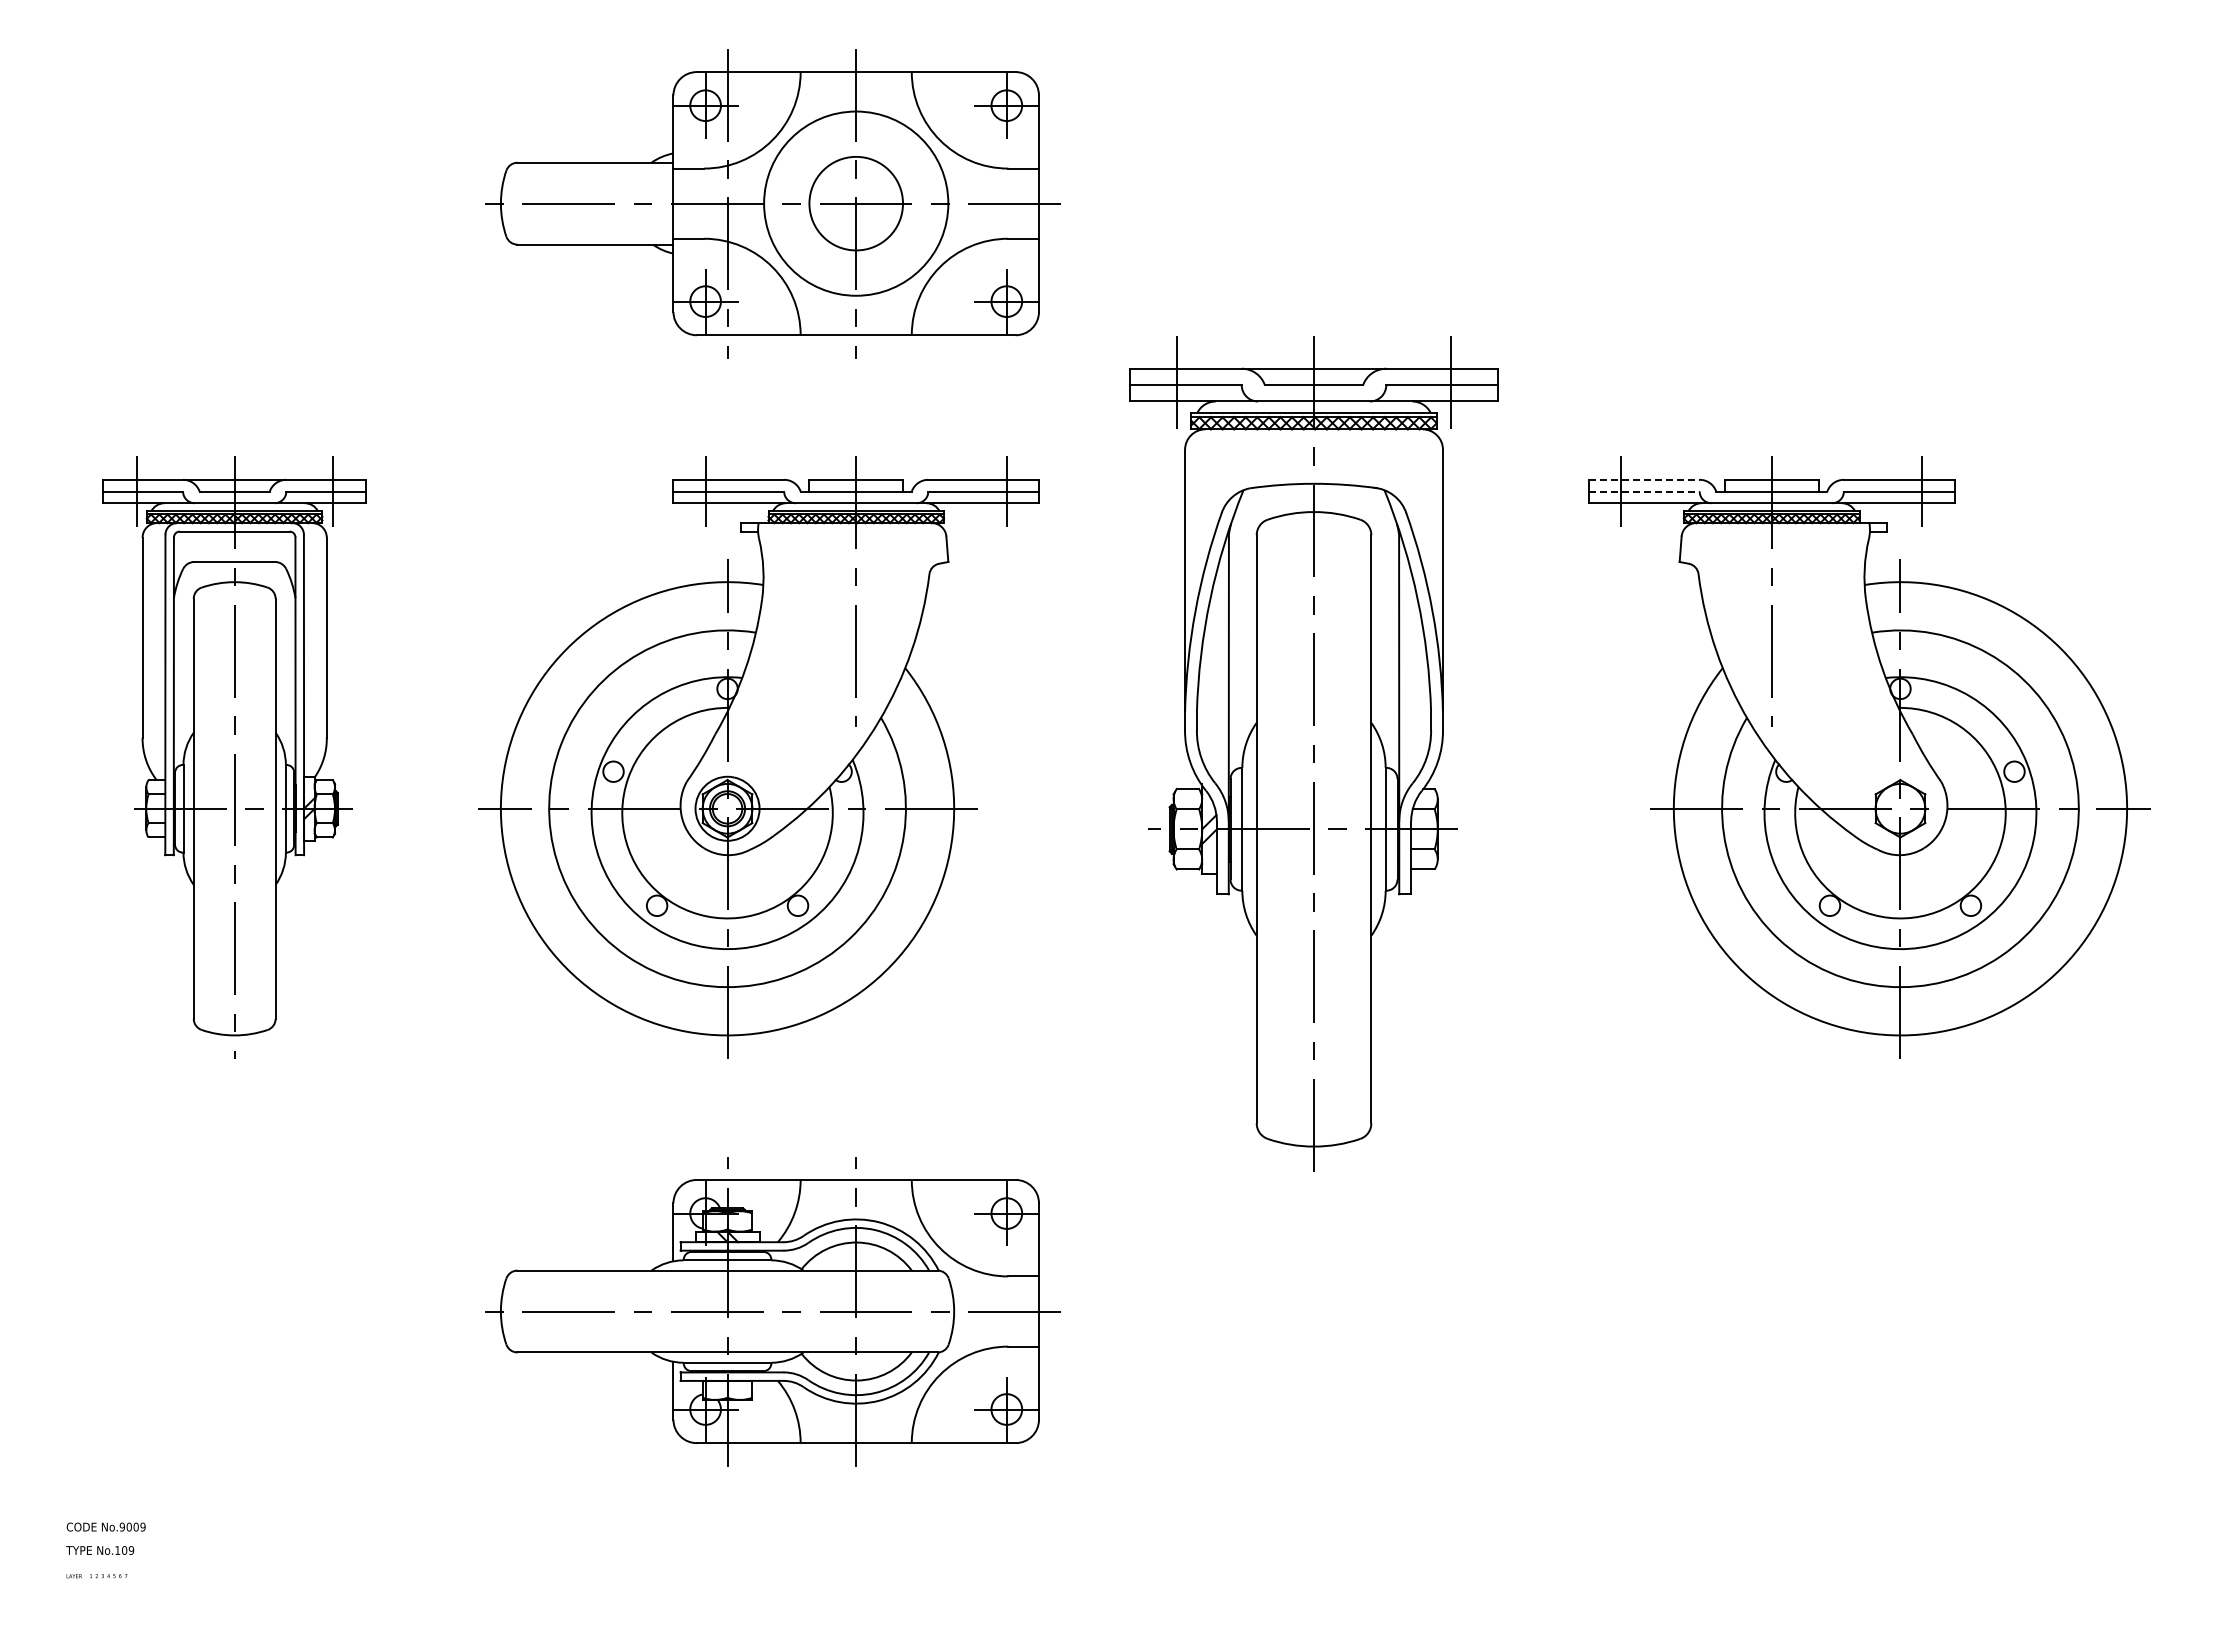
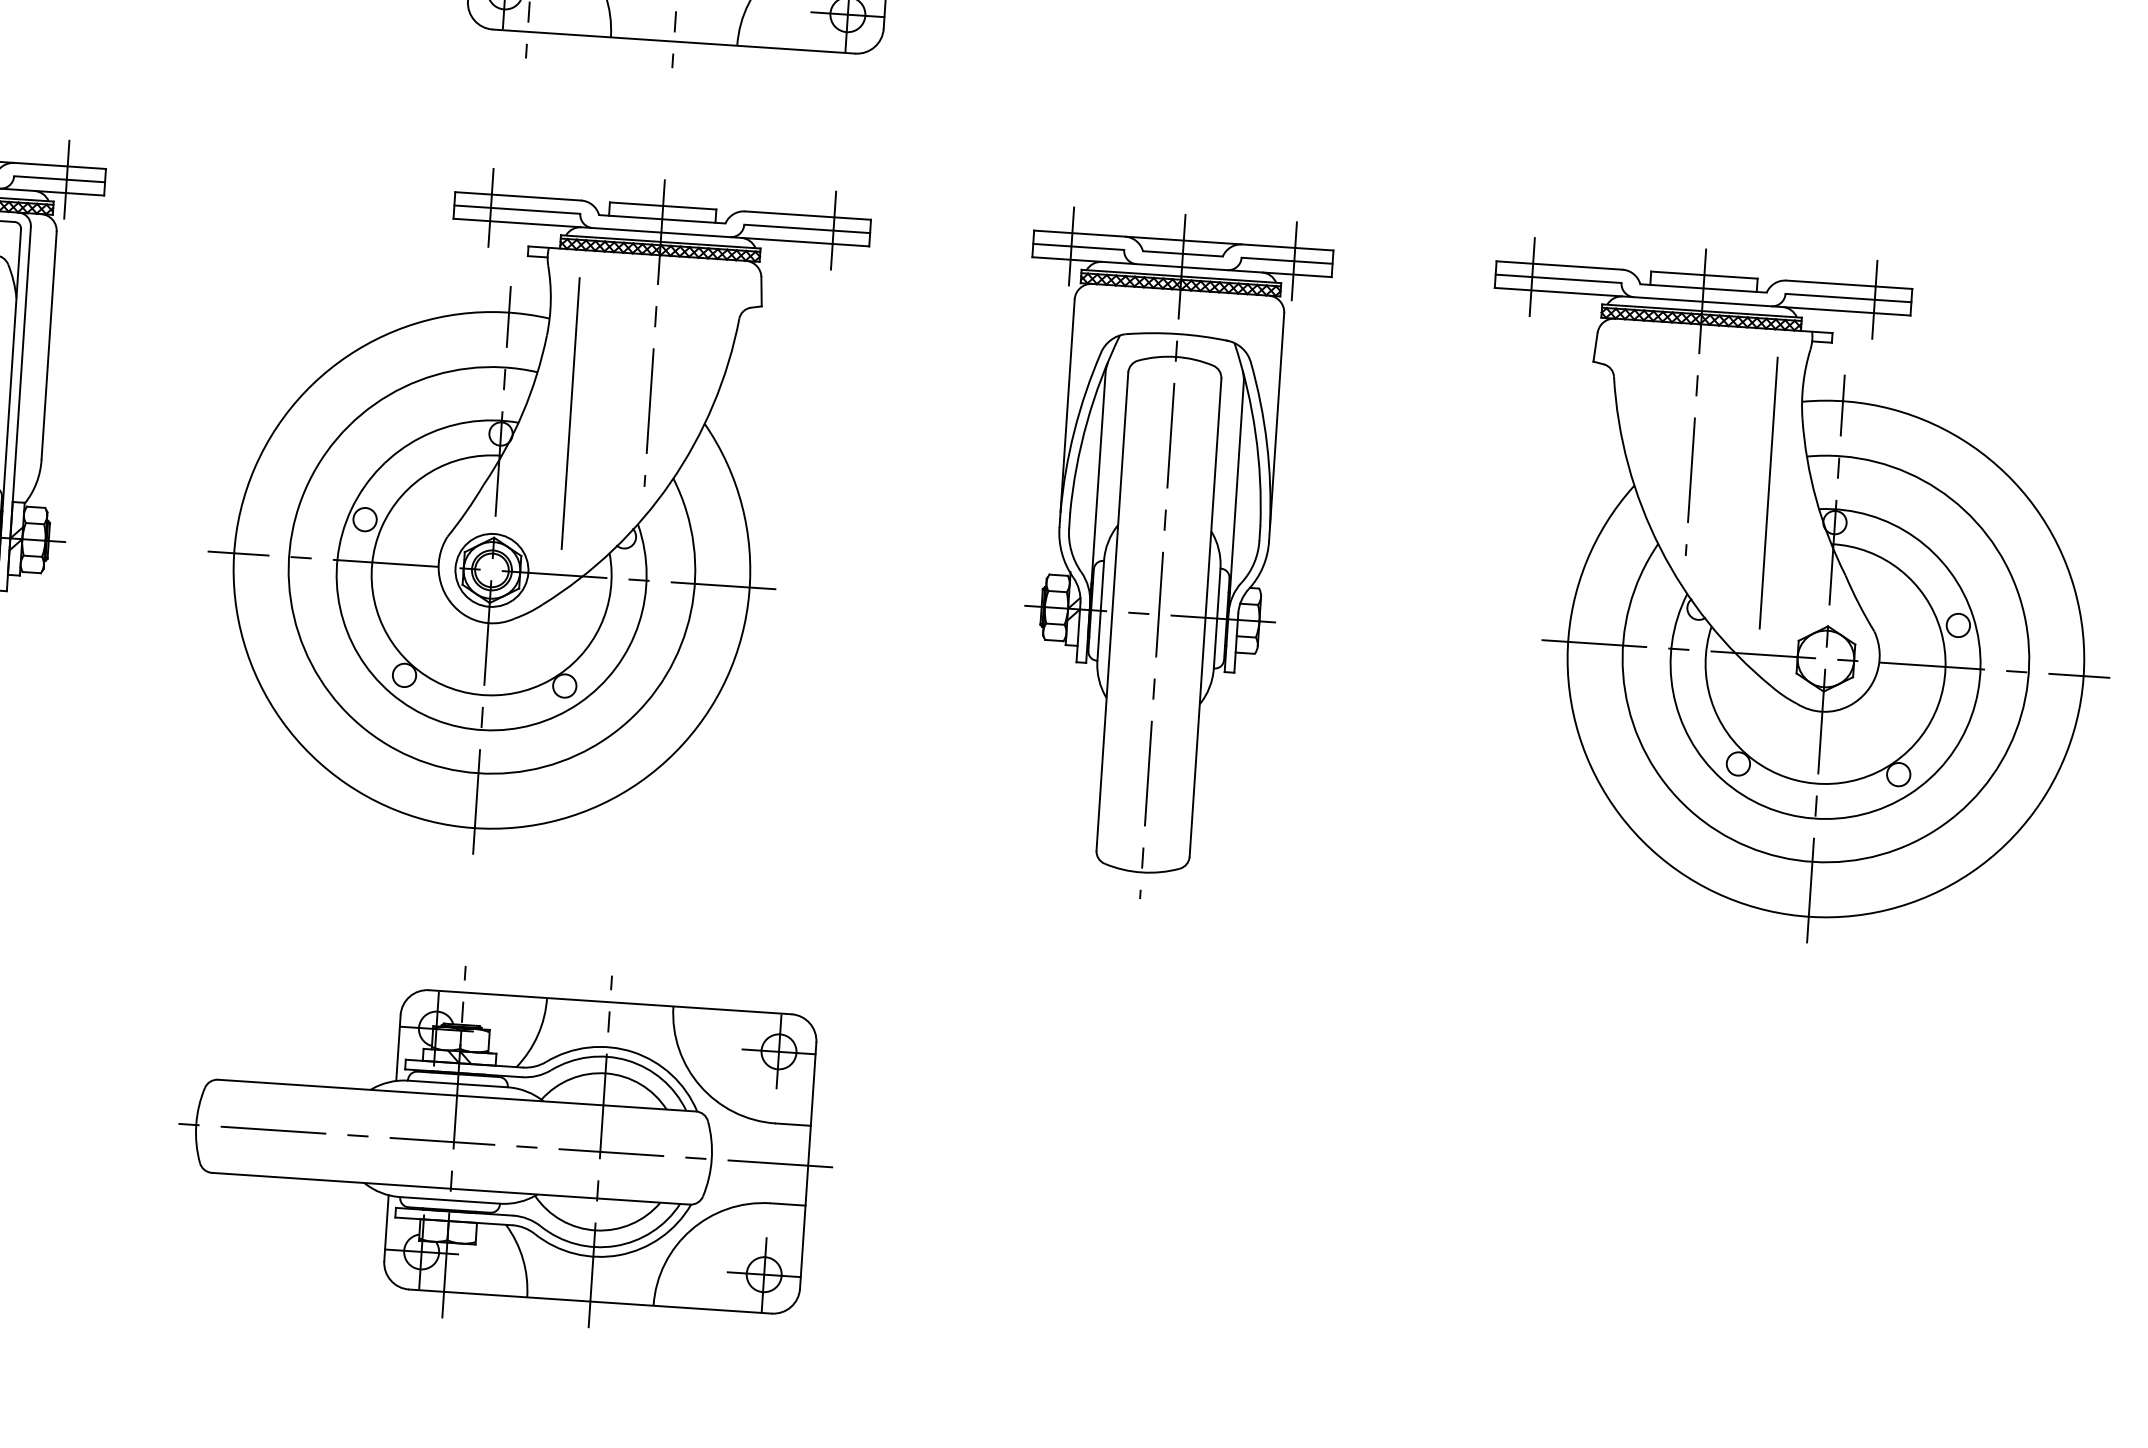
line: (1644, 479) -> (1559, 265), dashed -> solid
line: (1644, 491) -> (1558, 278), dashed -> solid
line: (787, 666) -> (570, 413), added
line: (1840, 666) -> (1768, 492), added
part: (1313, 757) -> (1162, 556), size x0.71

